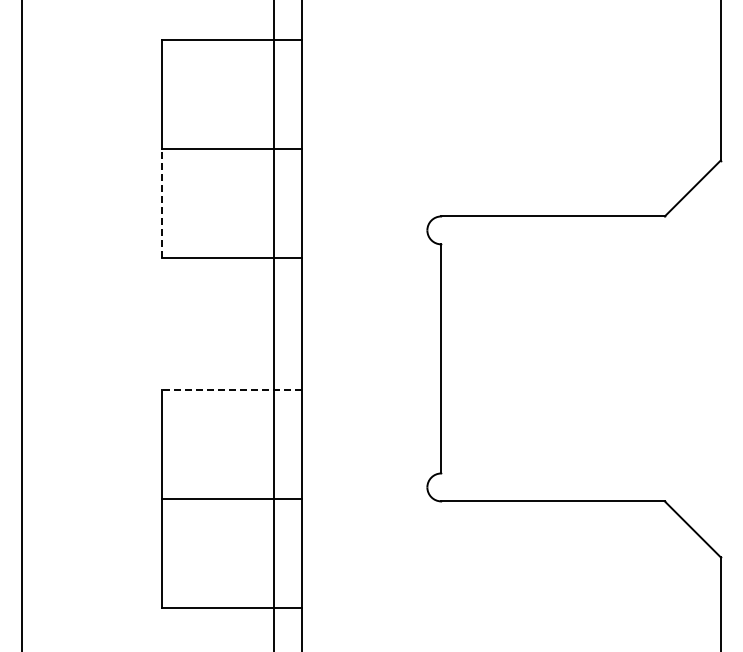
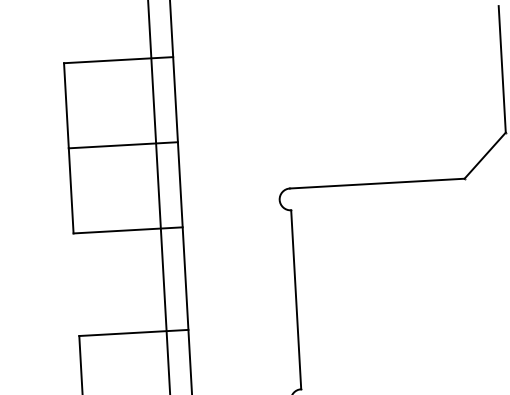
line: (161, 203) -> (70, 190), dashed -> solid
line: (231, 389) -> (133, 332), dashed -> solid

